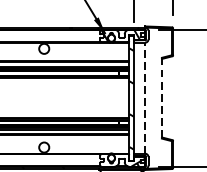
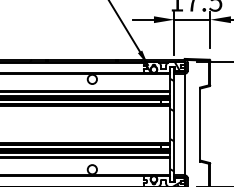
line: (144, 98) -> (184, 124), dashed -> solid
line: (162, 98) -> (200, 124), dashed -> solid

